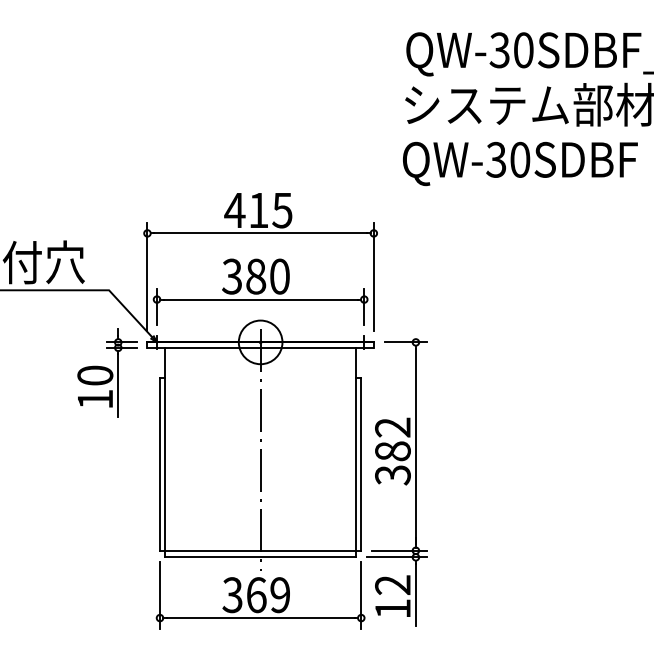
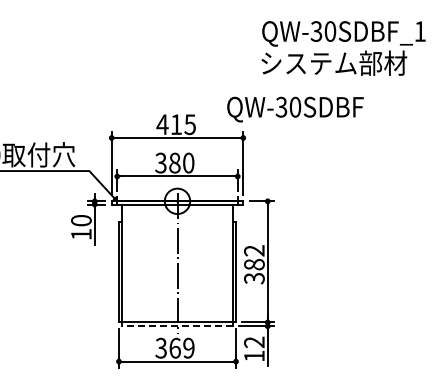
text: (520, 163) -> (295, 109), moved
line: (260, 557) -> (177, 326), solid -> dashed

